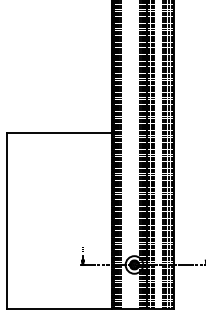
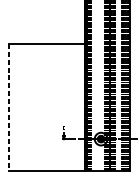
line: (6, 221) -> (8, 107), solid -> dashed

